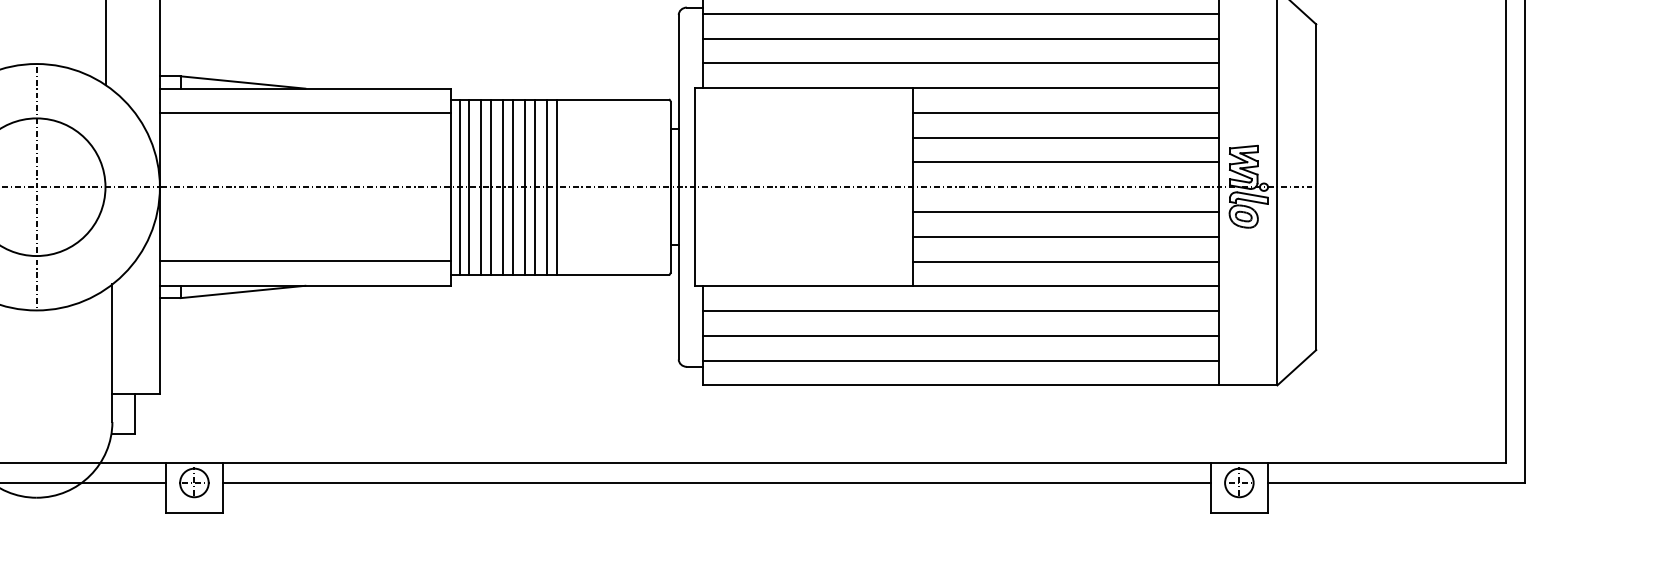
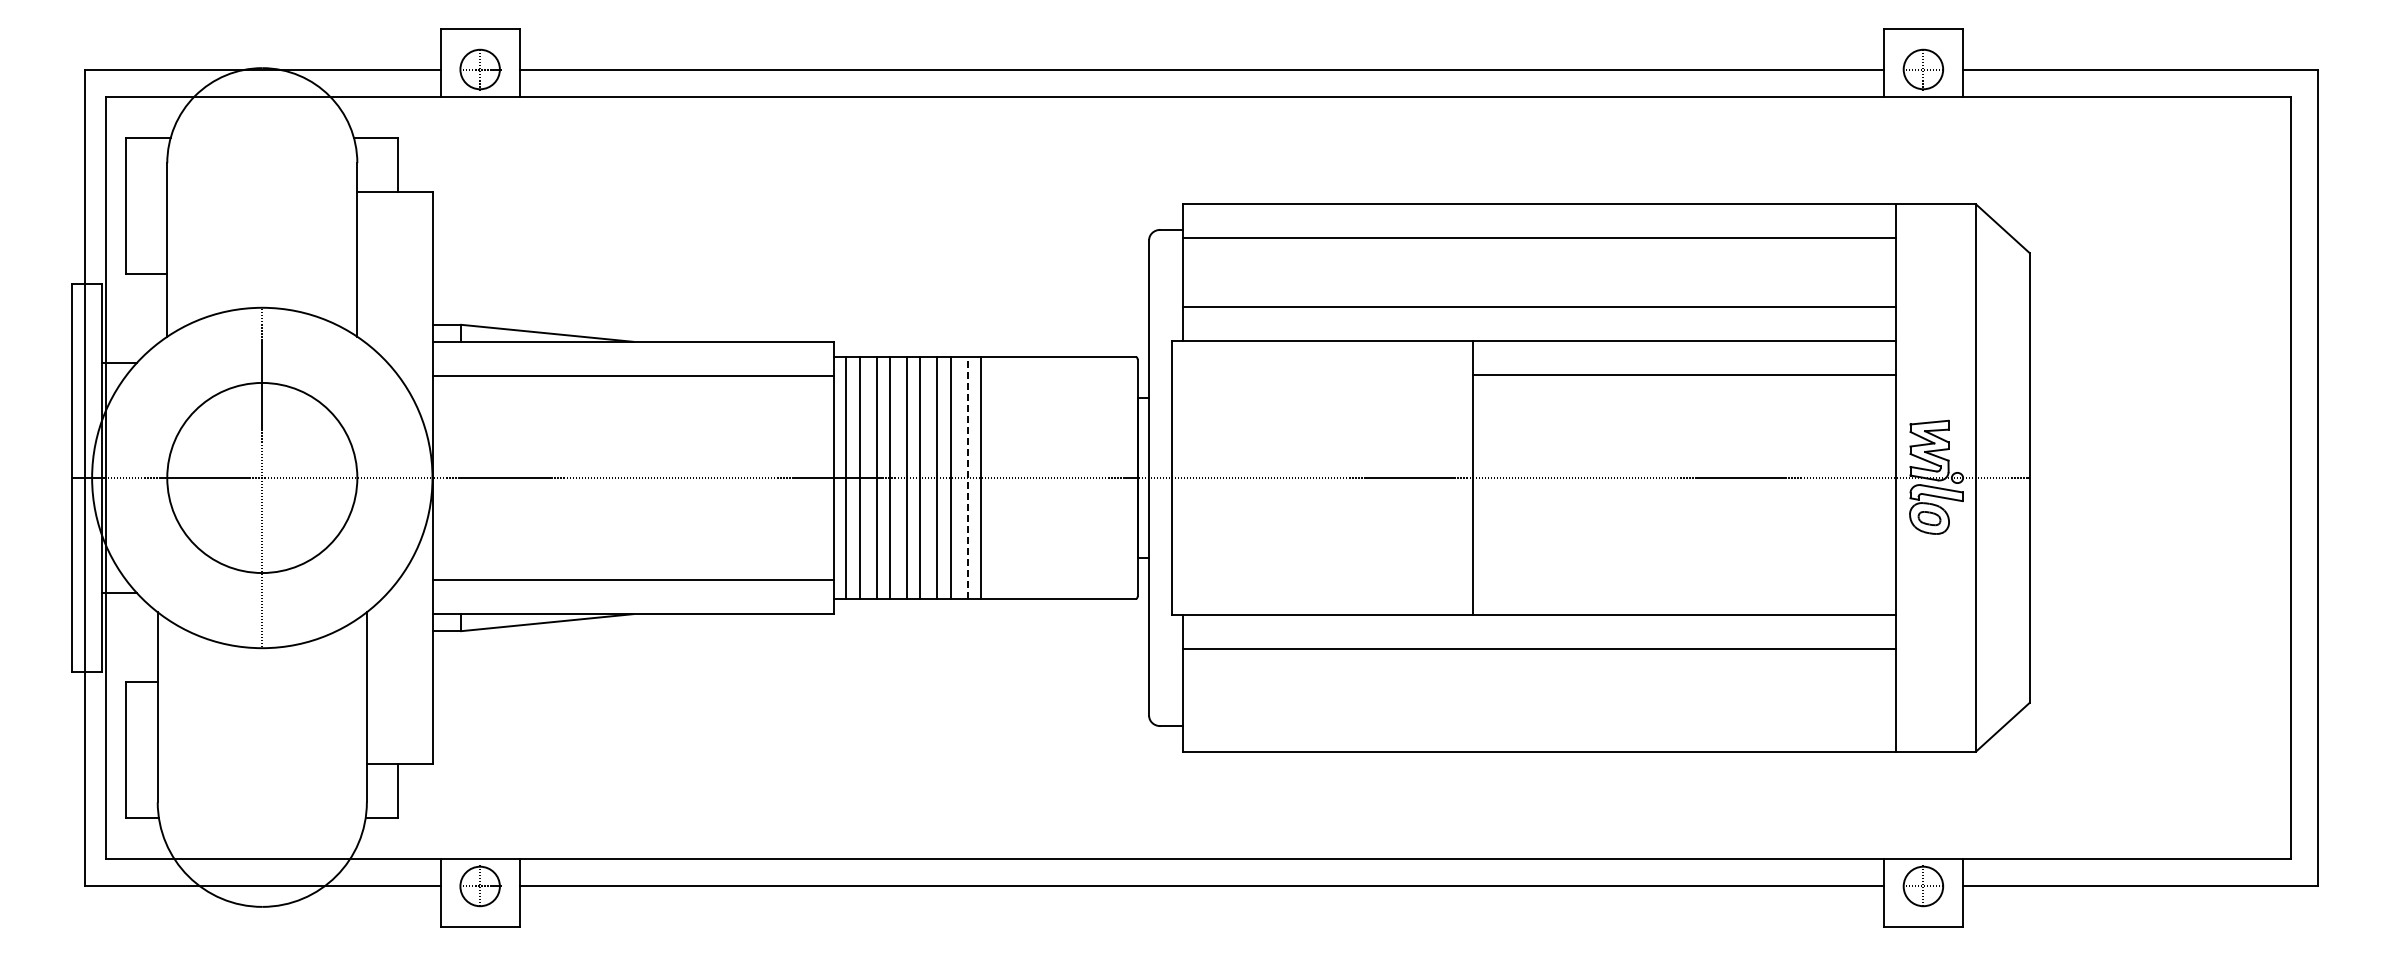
line: (960, 38) -> (1538, 272), removed
line: (1065, 137) -> (1683, 409), removed
line: (1065, 162) -> (1683, 443), removed
line: (547, 186) -> (967, 477), solid -> dashed
line: (1065, 212) -> (1683, 512), removed
line: (1065, 236) -> (1683, 546), removed
line: (1065, 261) -> (1683, 580), removed
line: (960, 336) -> (1538, 683), removed
line: (960, 360) -> (1538, 717), removed

